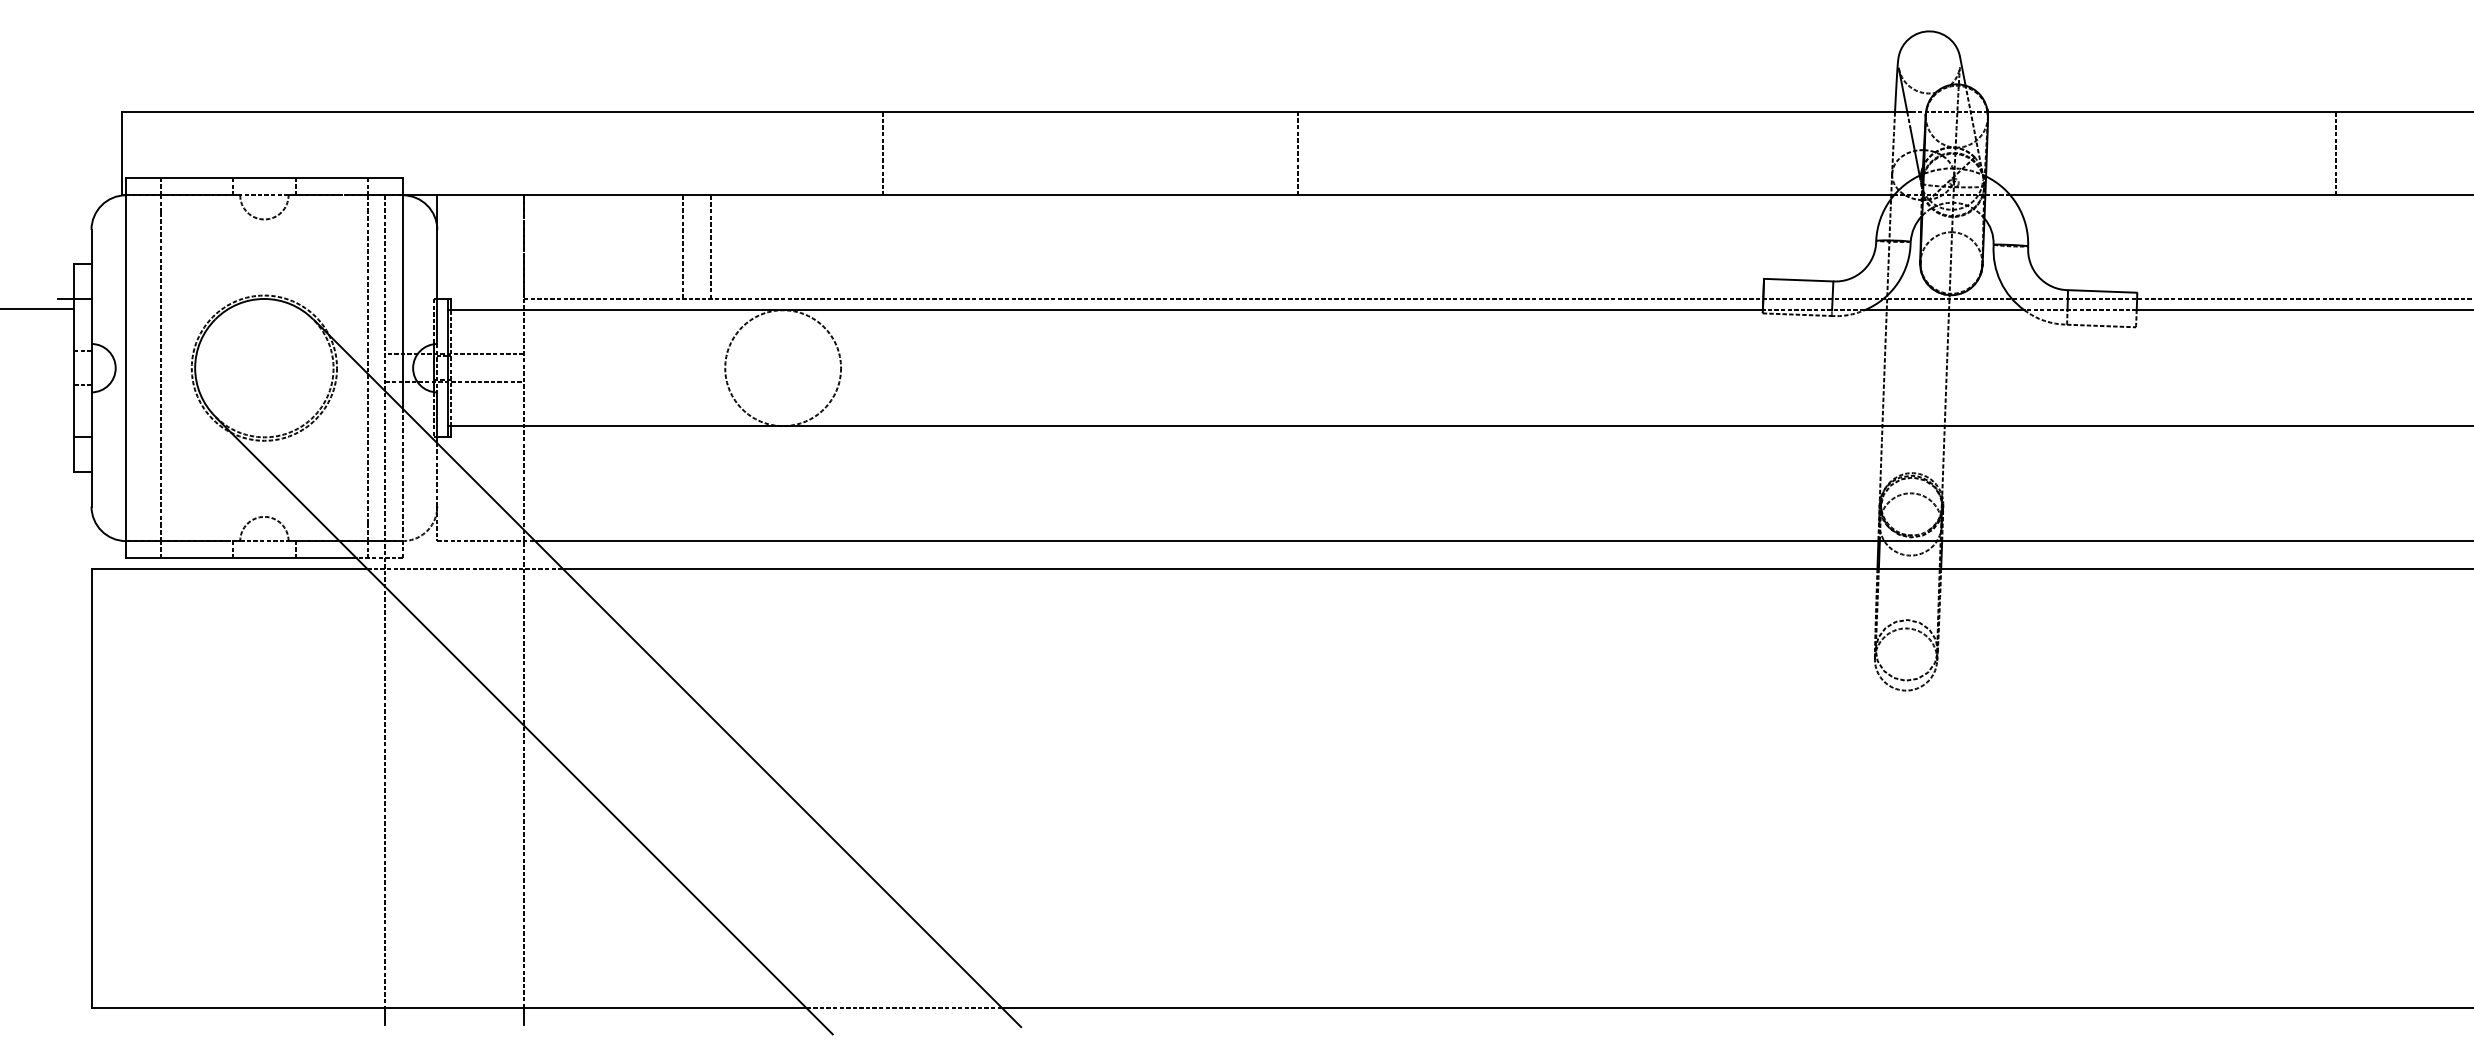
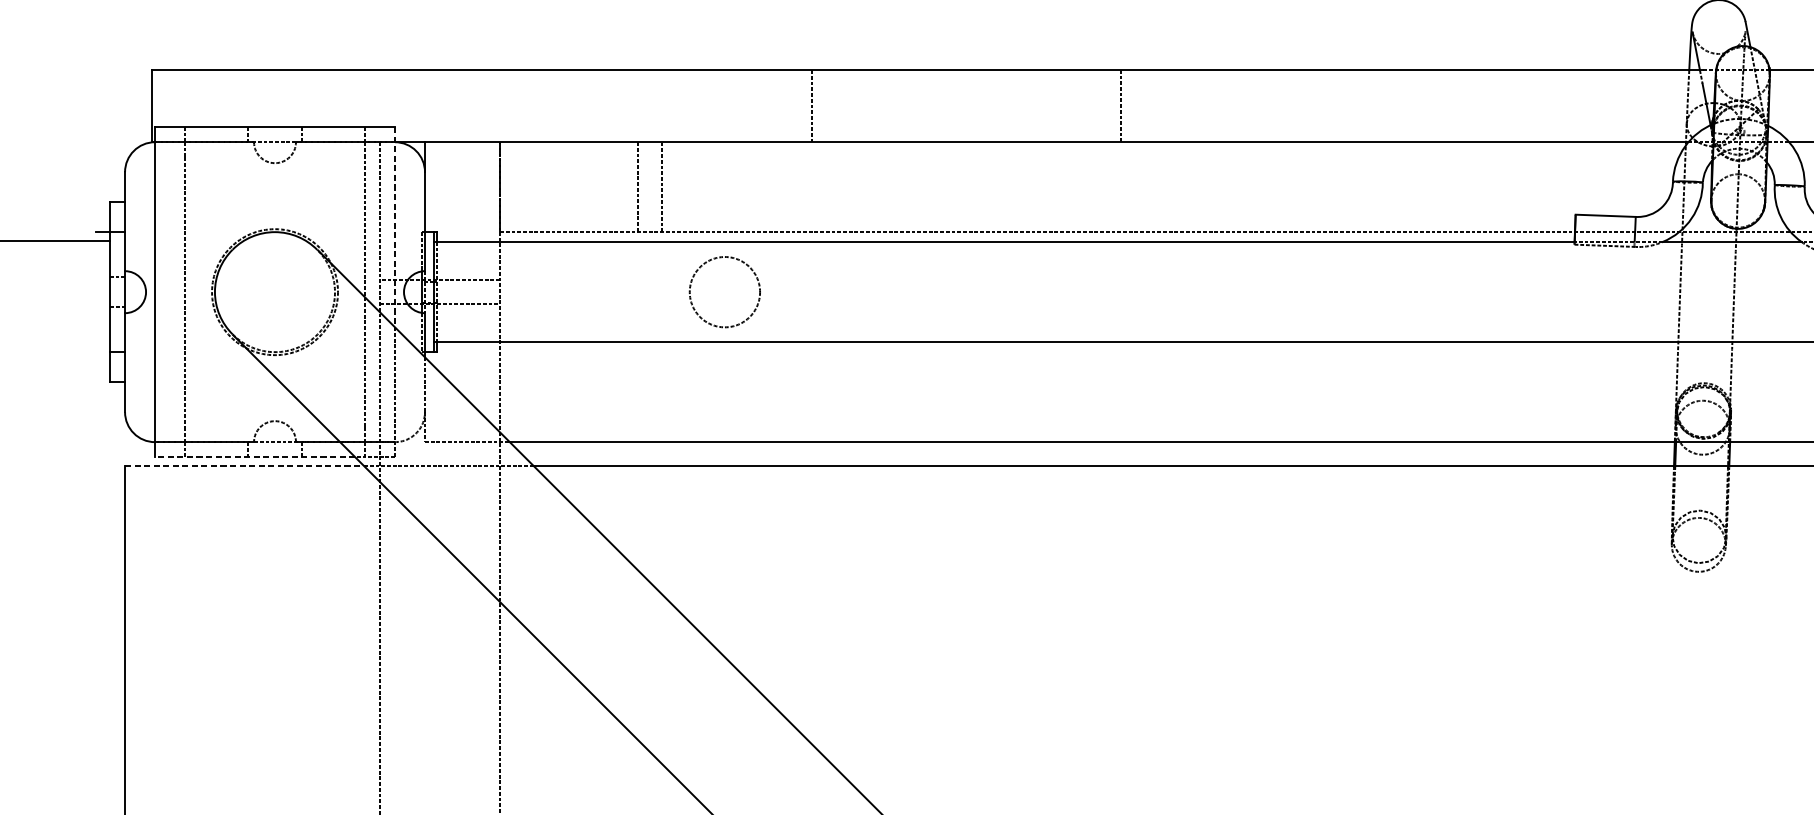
line: (1298, 153) -> (1121, 105), moved
line: (402, 293) -> (394, 227), solid -> dashed
circle: (783, 368) -> (725, 292), size x0.7
line: (240, 558) -> (254, 457), solid -> dashed
line: (229, 568) -> (244, 465), solid -> dashed

